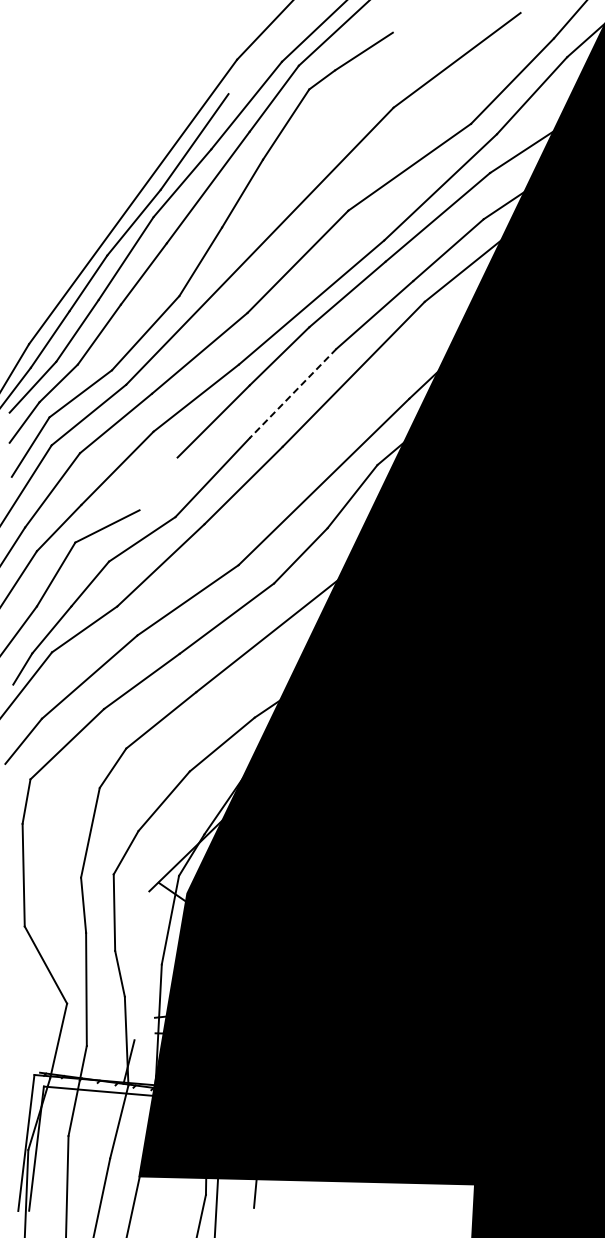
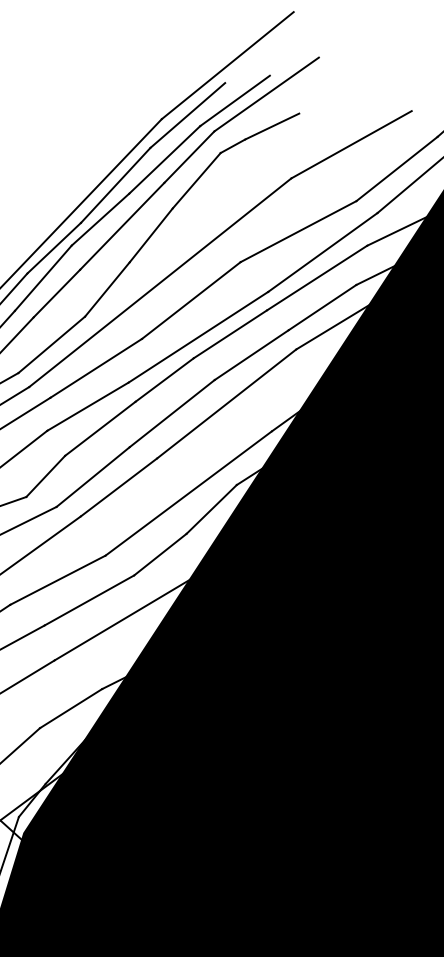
line: (265, 51) -> (187, 115), added
line: (292, 393) -> (171, 413), dashed -> solid
line: (158, 483) -> (45, 476), added

